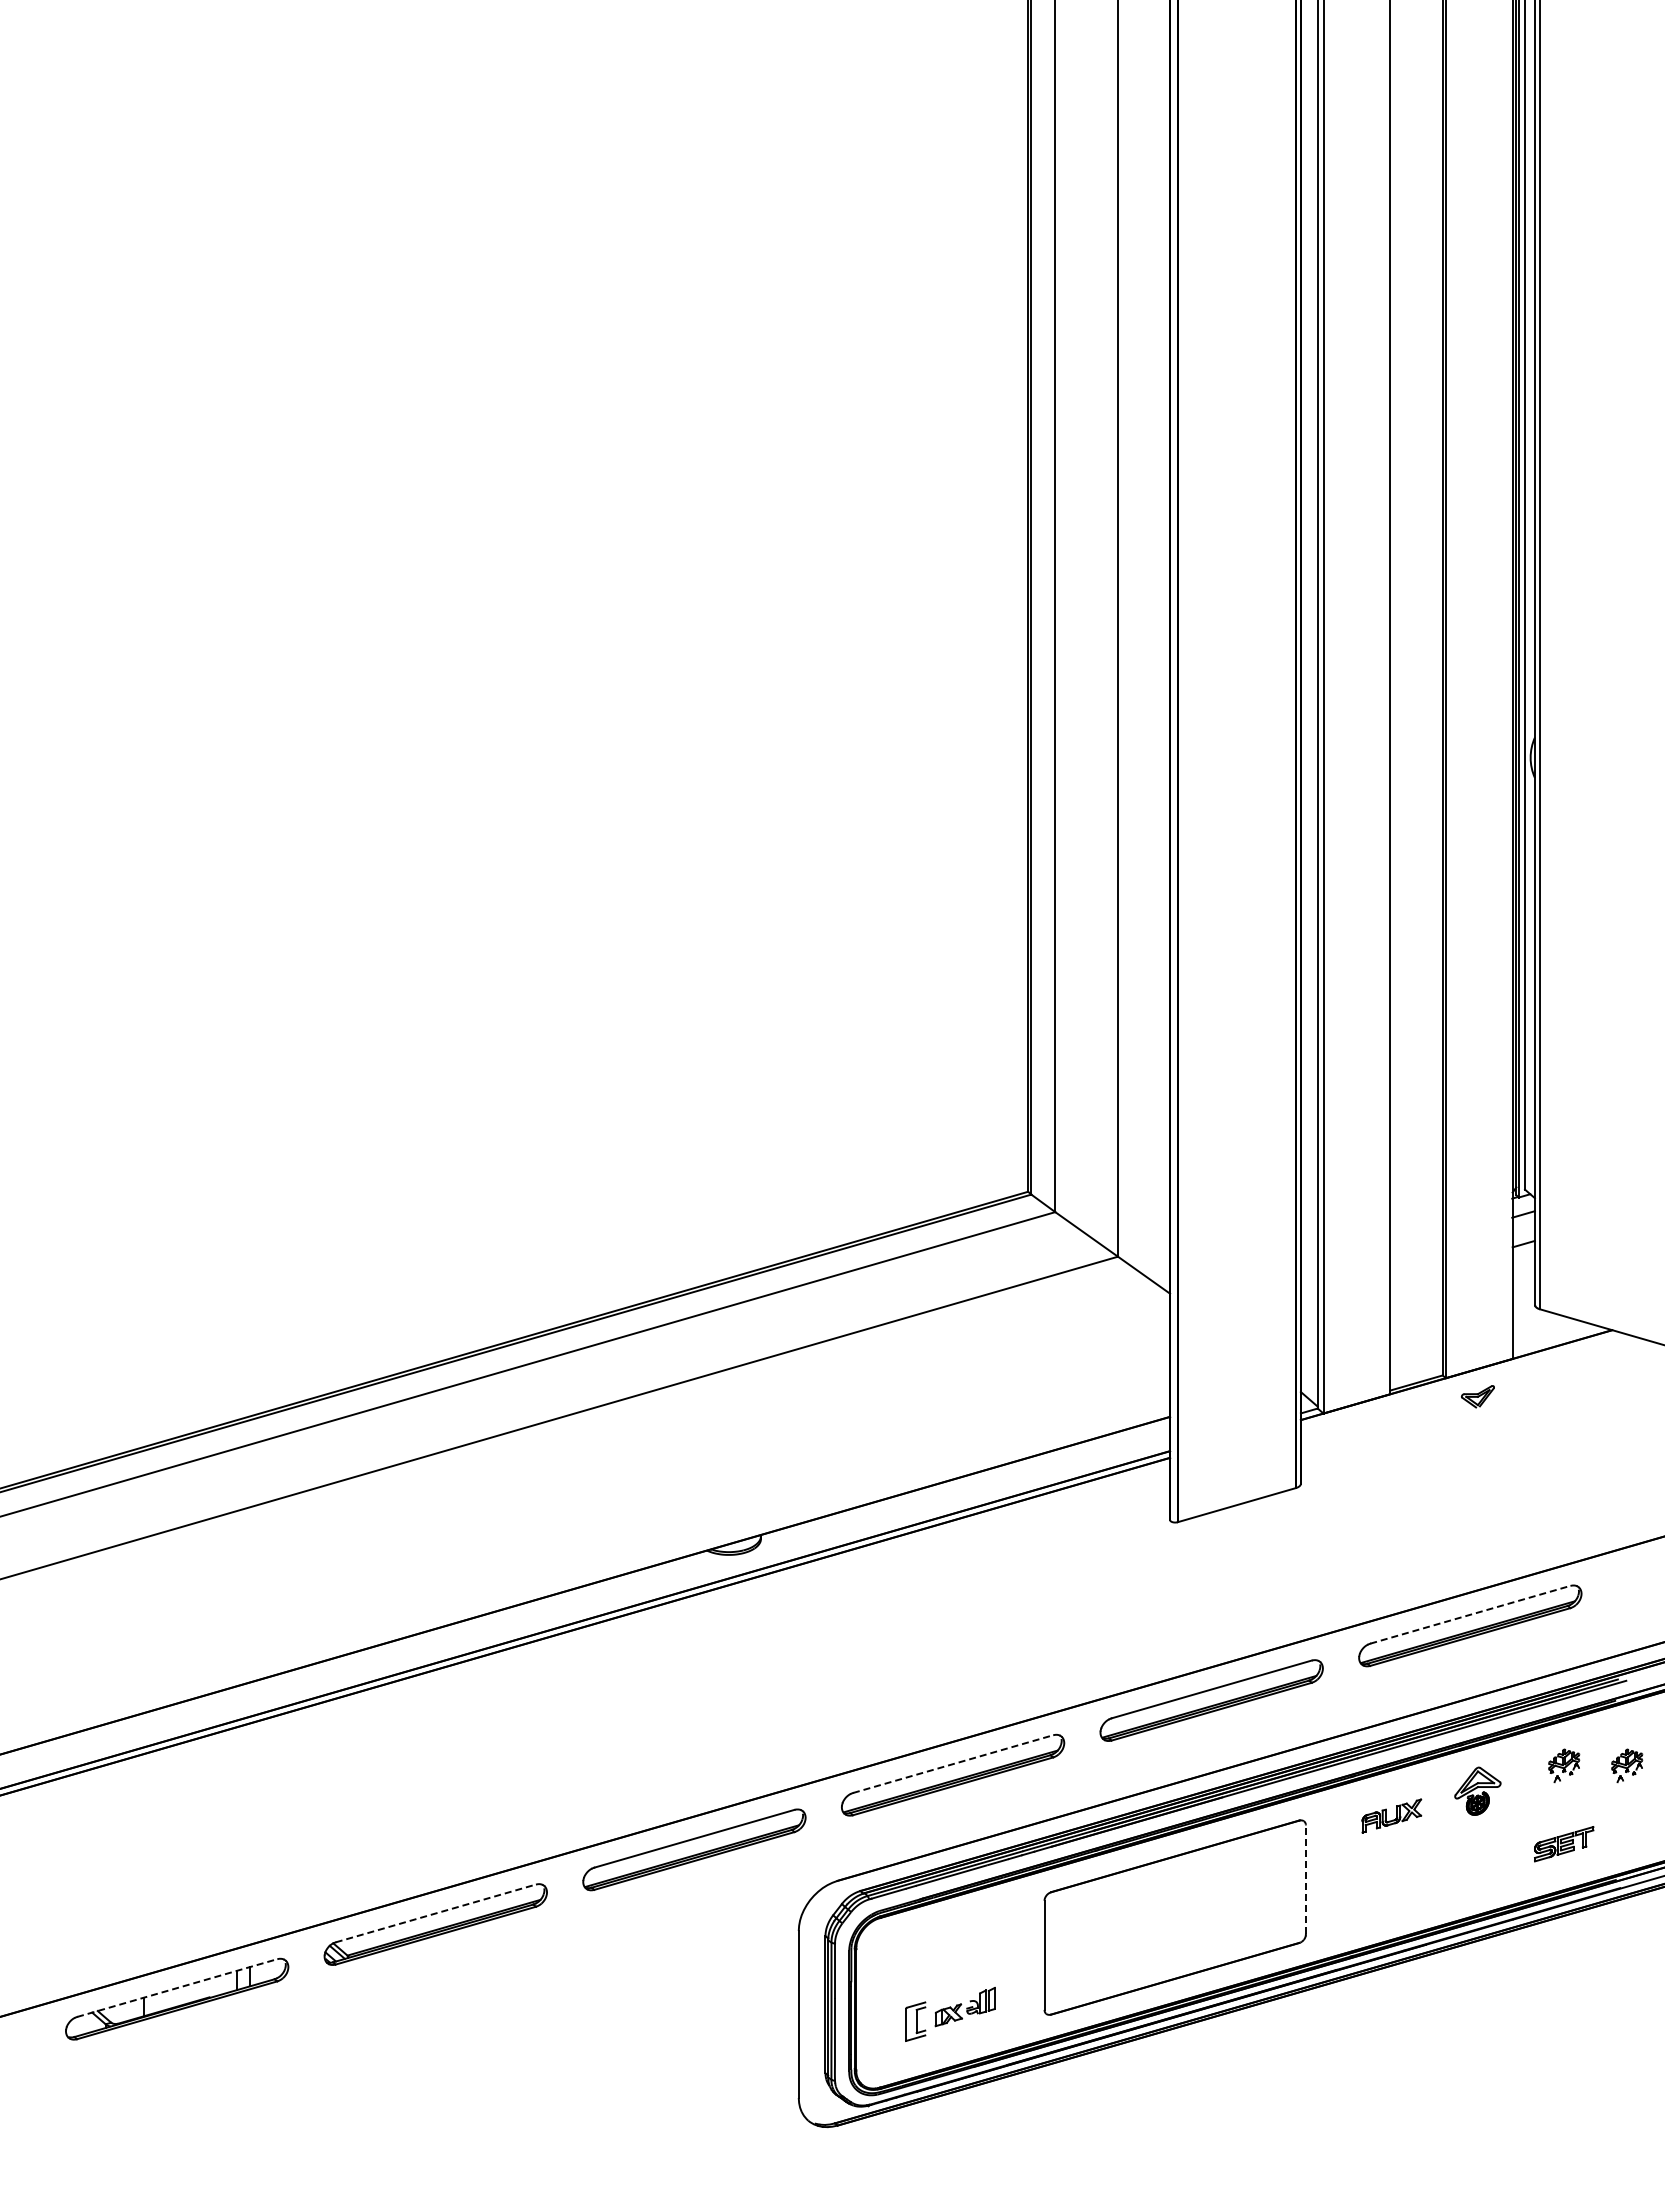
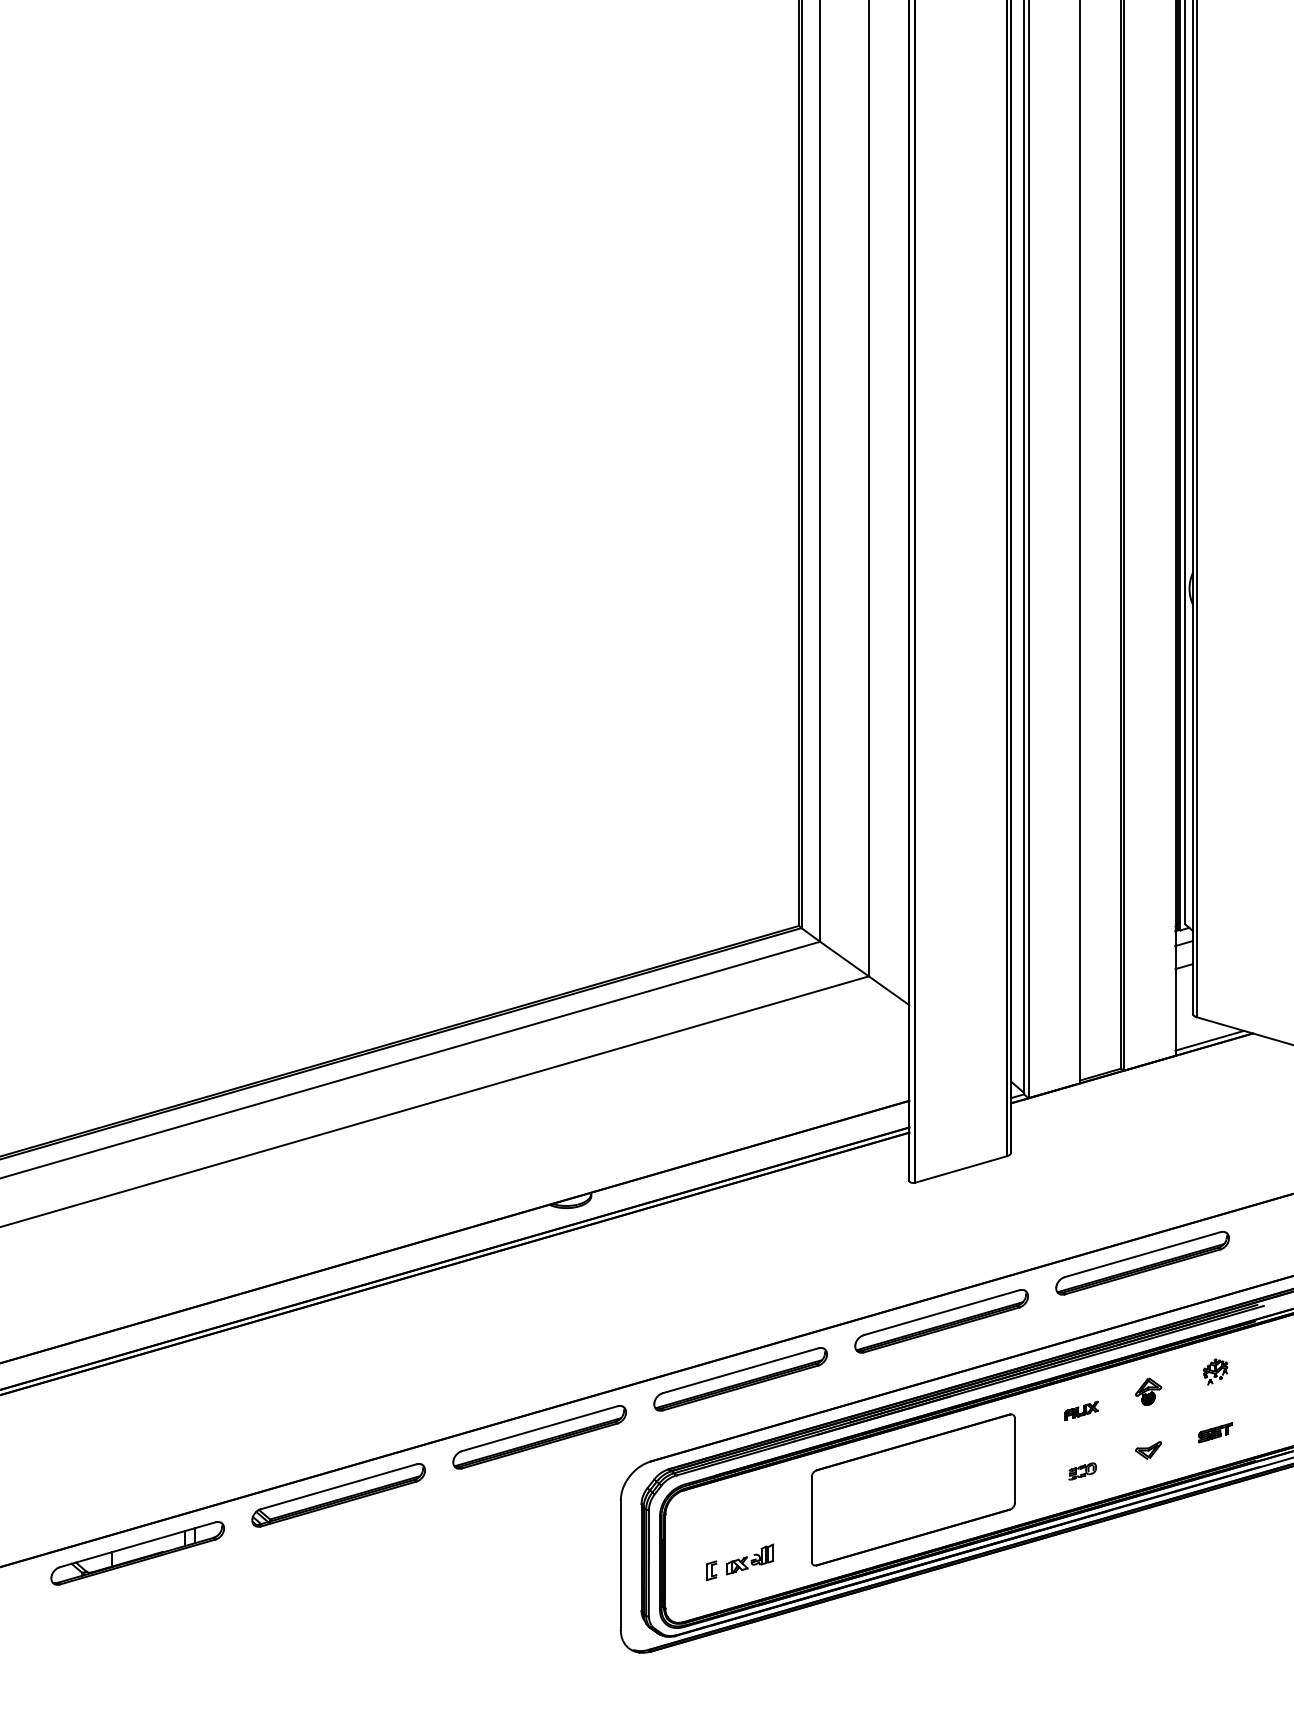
line: (1556, 1339) -> (1209, 1040), added
part: (1477, 1396) -> (1148, 1450), moved
line: (1470, 1614) -> (1142, 1254), dashed -> solid
line: (953, 1764) -> (741, 1370), dashed -> solid
part: (1627, 1765) -> (1264, 1371), removed
part: (1477, 1791) -> (1148, 1391), size x0.71
part: (1391, 1815) -> (1081, 1410), size x0.71
part: (1563, 1843) -> (1215, 1432), size x0.71
line: (1305, 1879) -> (1014, 1460), dashed -> solid
part: (1392, 1893) -> (1082, 1471), added
line: (436, 1913) -> (339, 1486), dashed -> solid
line: (177, 1987) -> (137, 1544), dashed -> solid
part: (915, 2021) -> (711, 1570), size x0.62

